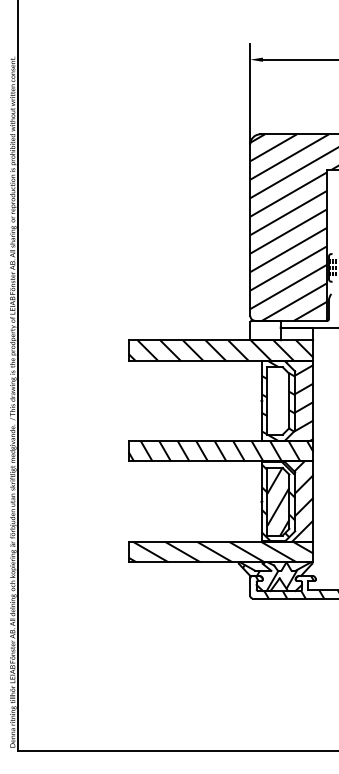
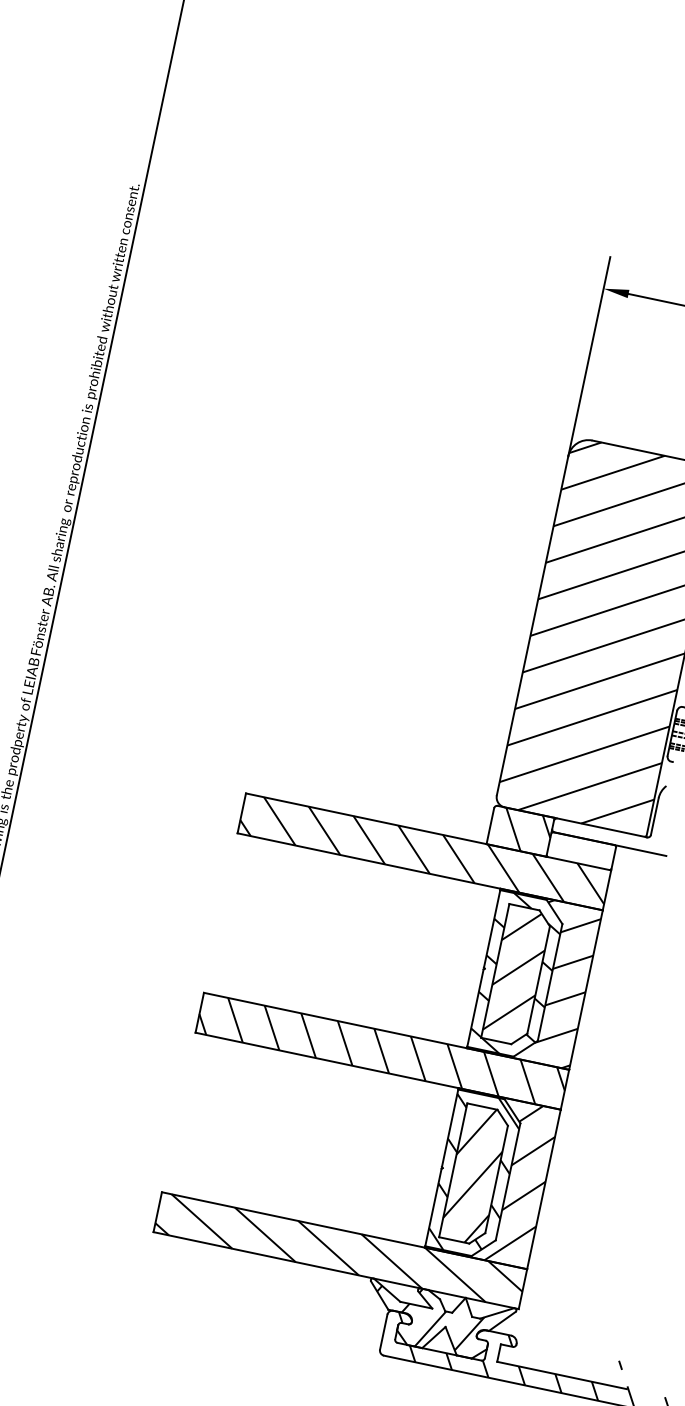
hatch: (268, 330) -> (526, 831), added
hatch: (278, 399) -> (517, 972), added

